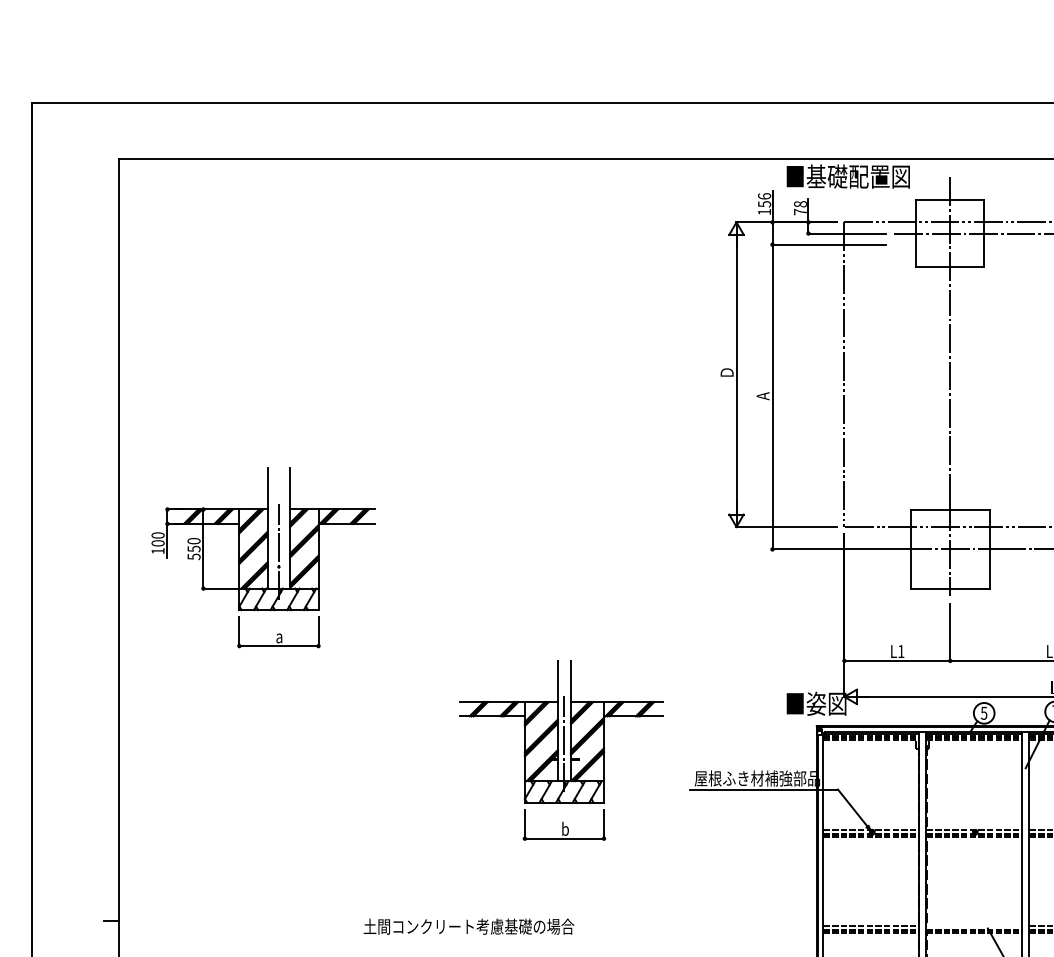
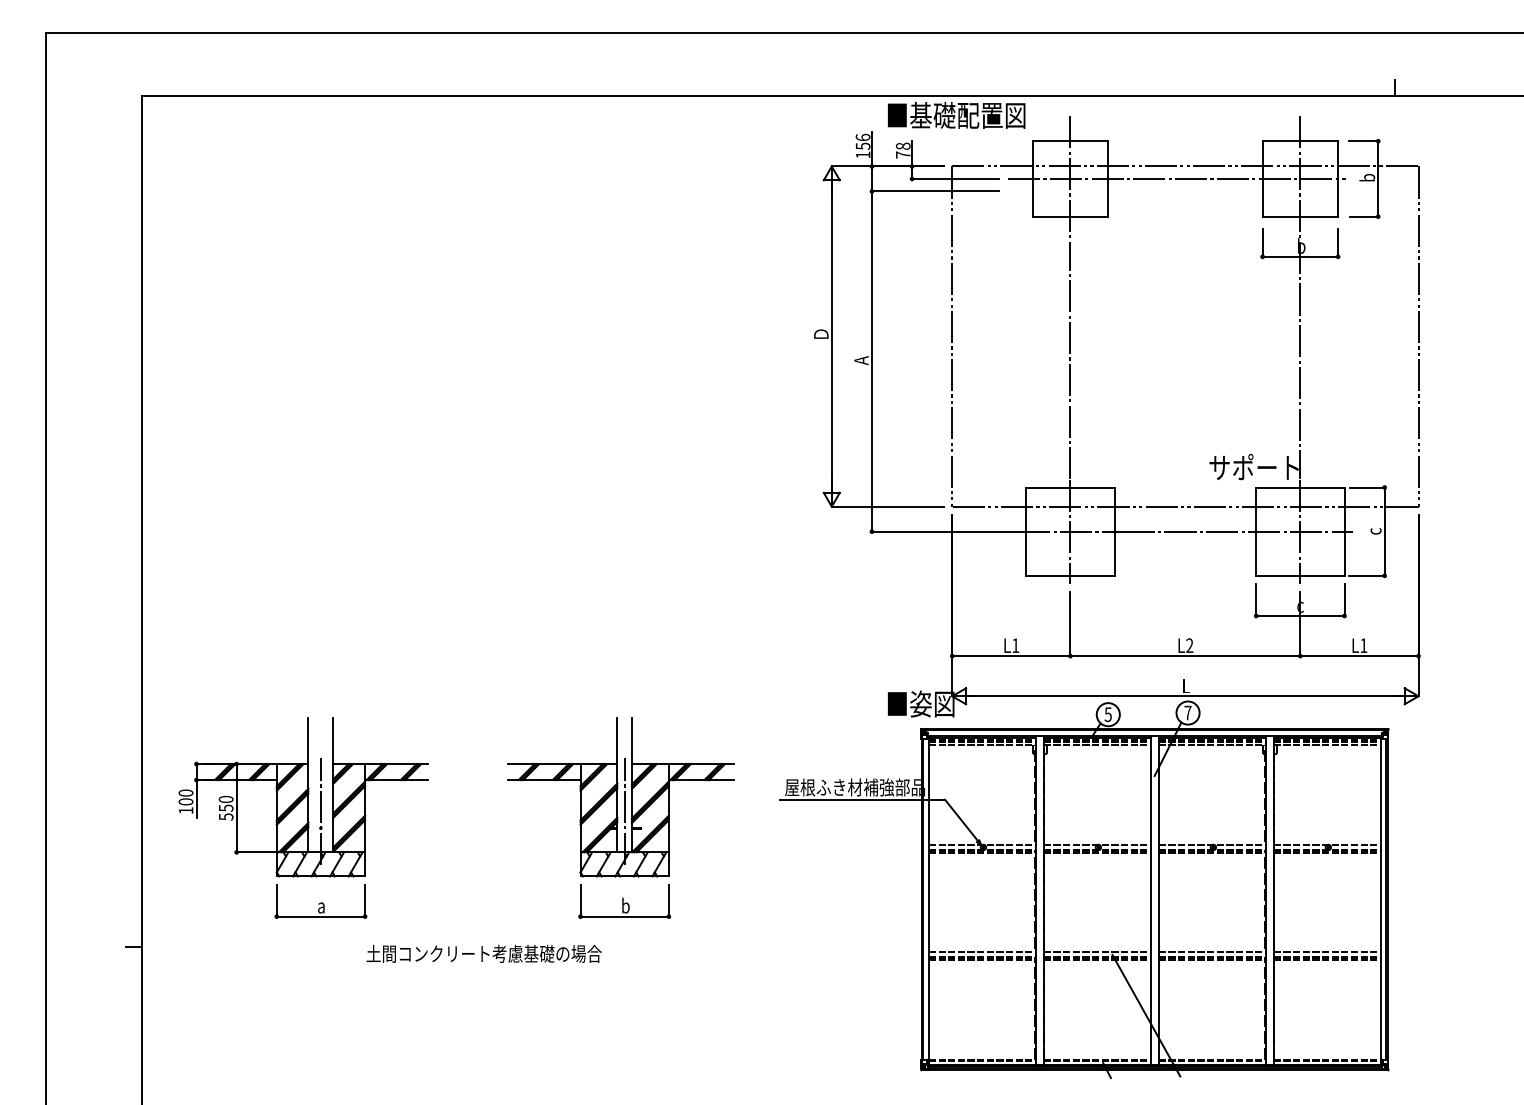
part: (263, 557) -> (303, 817), moved
part: (560, 749) -> (620, 817), moved
text: (468, 926) -> (483, 953), moved
line: (973, 926) -> (1096, 952), added

